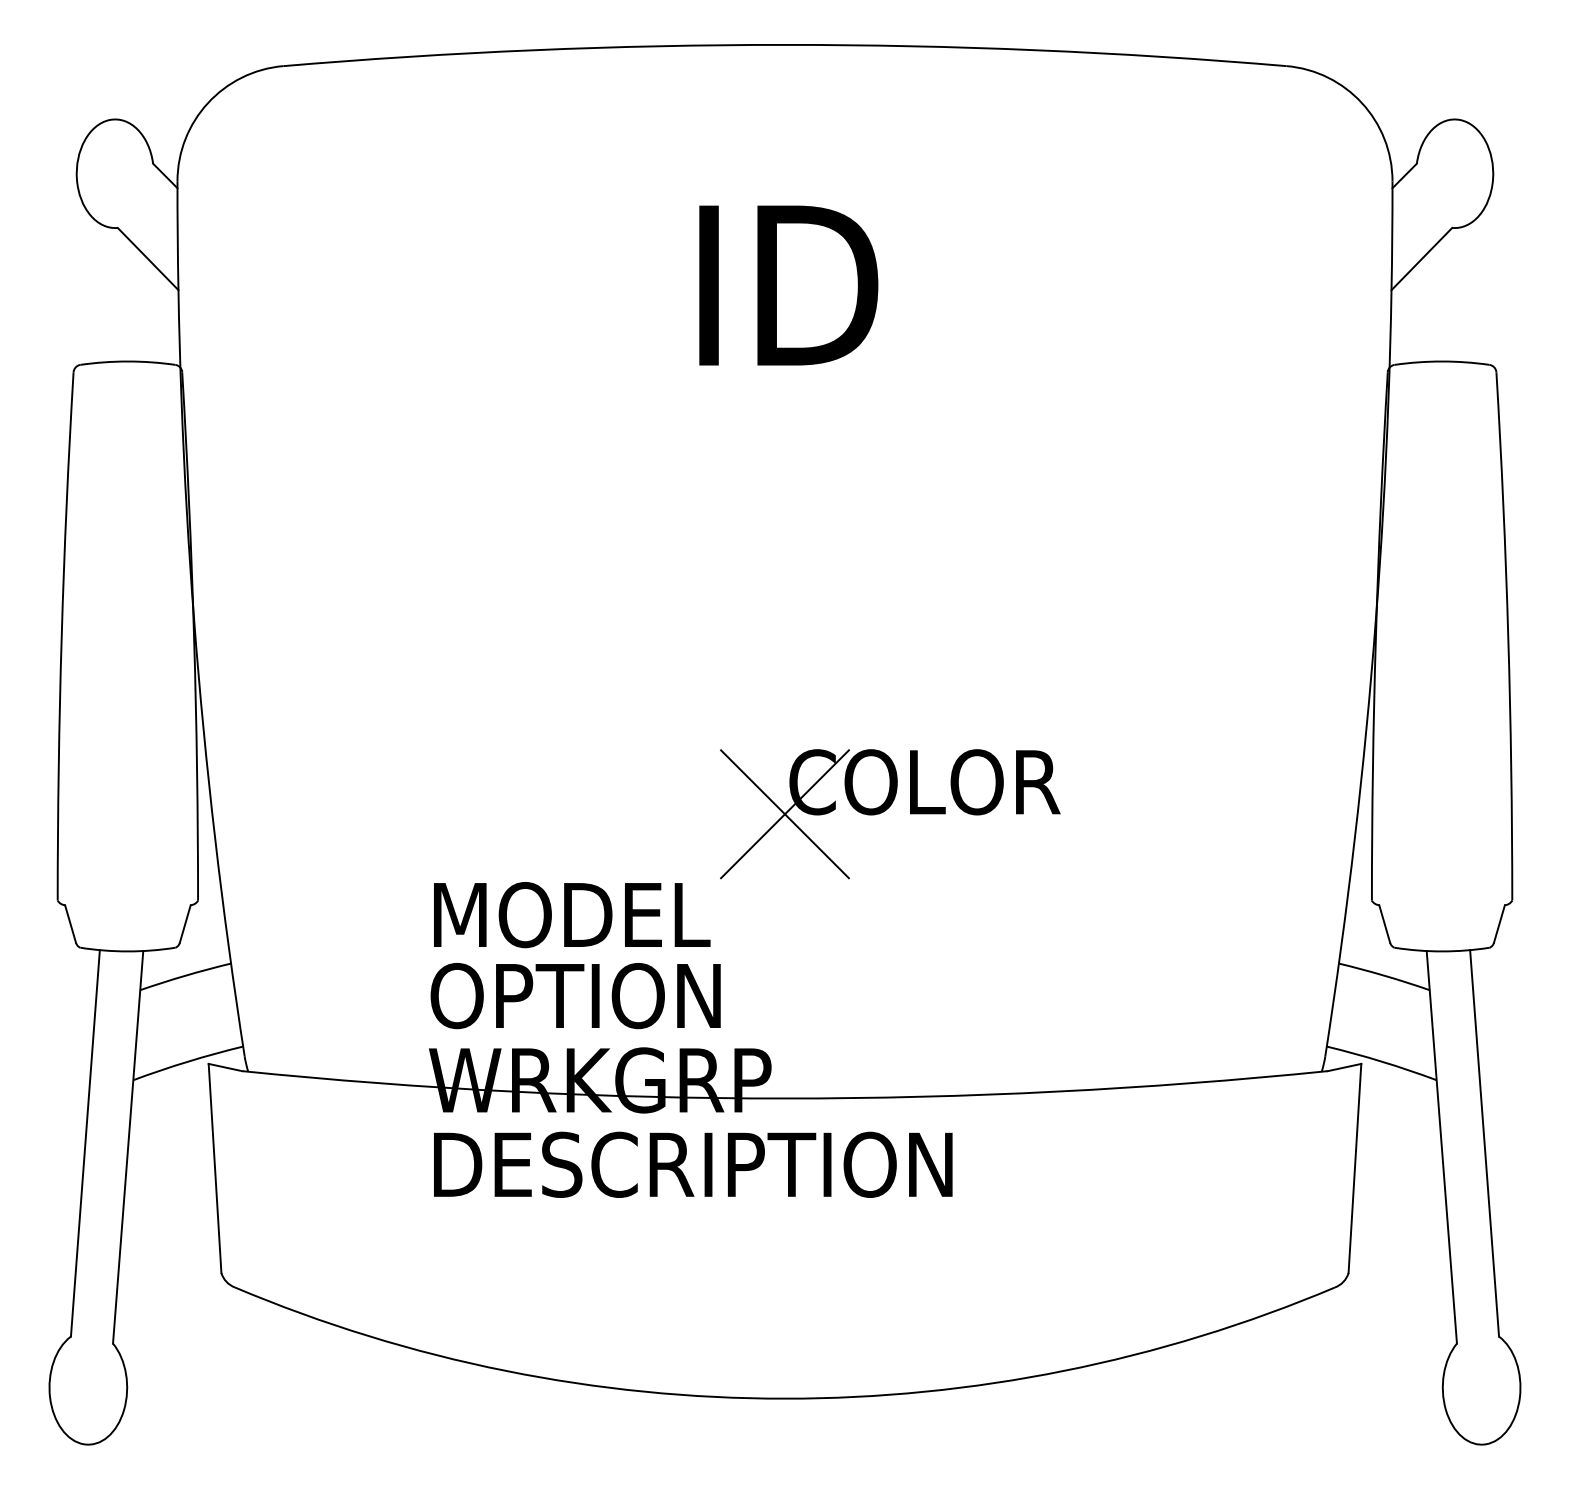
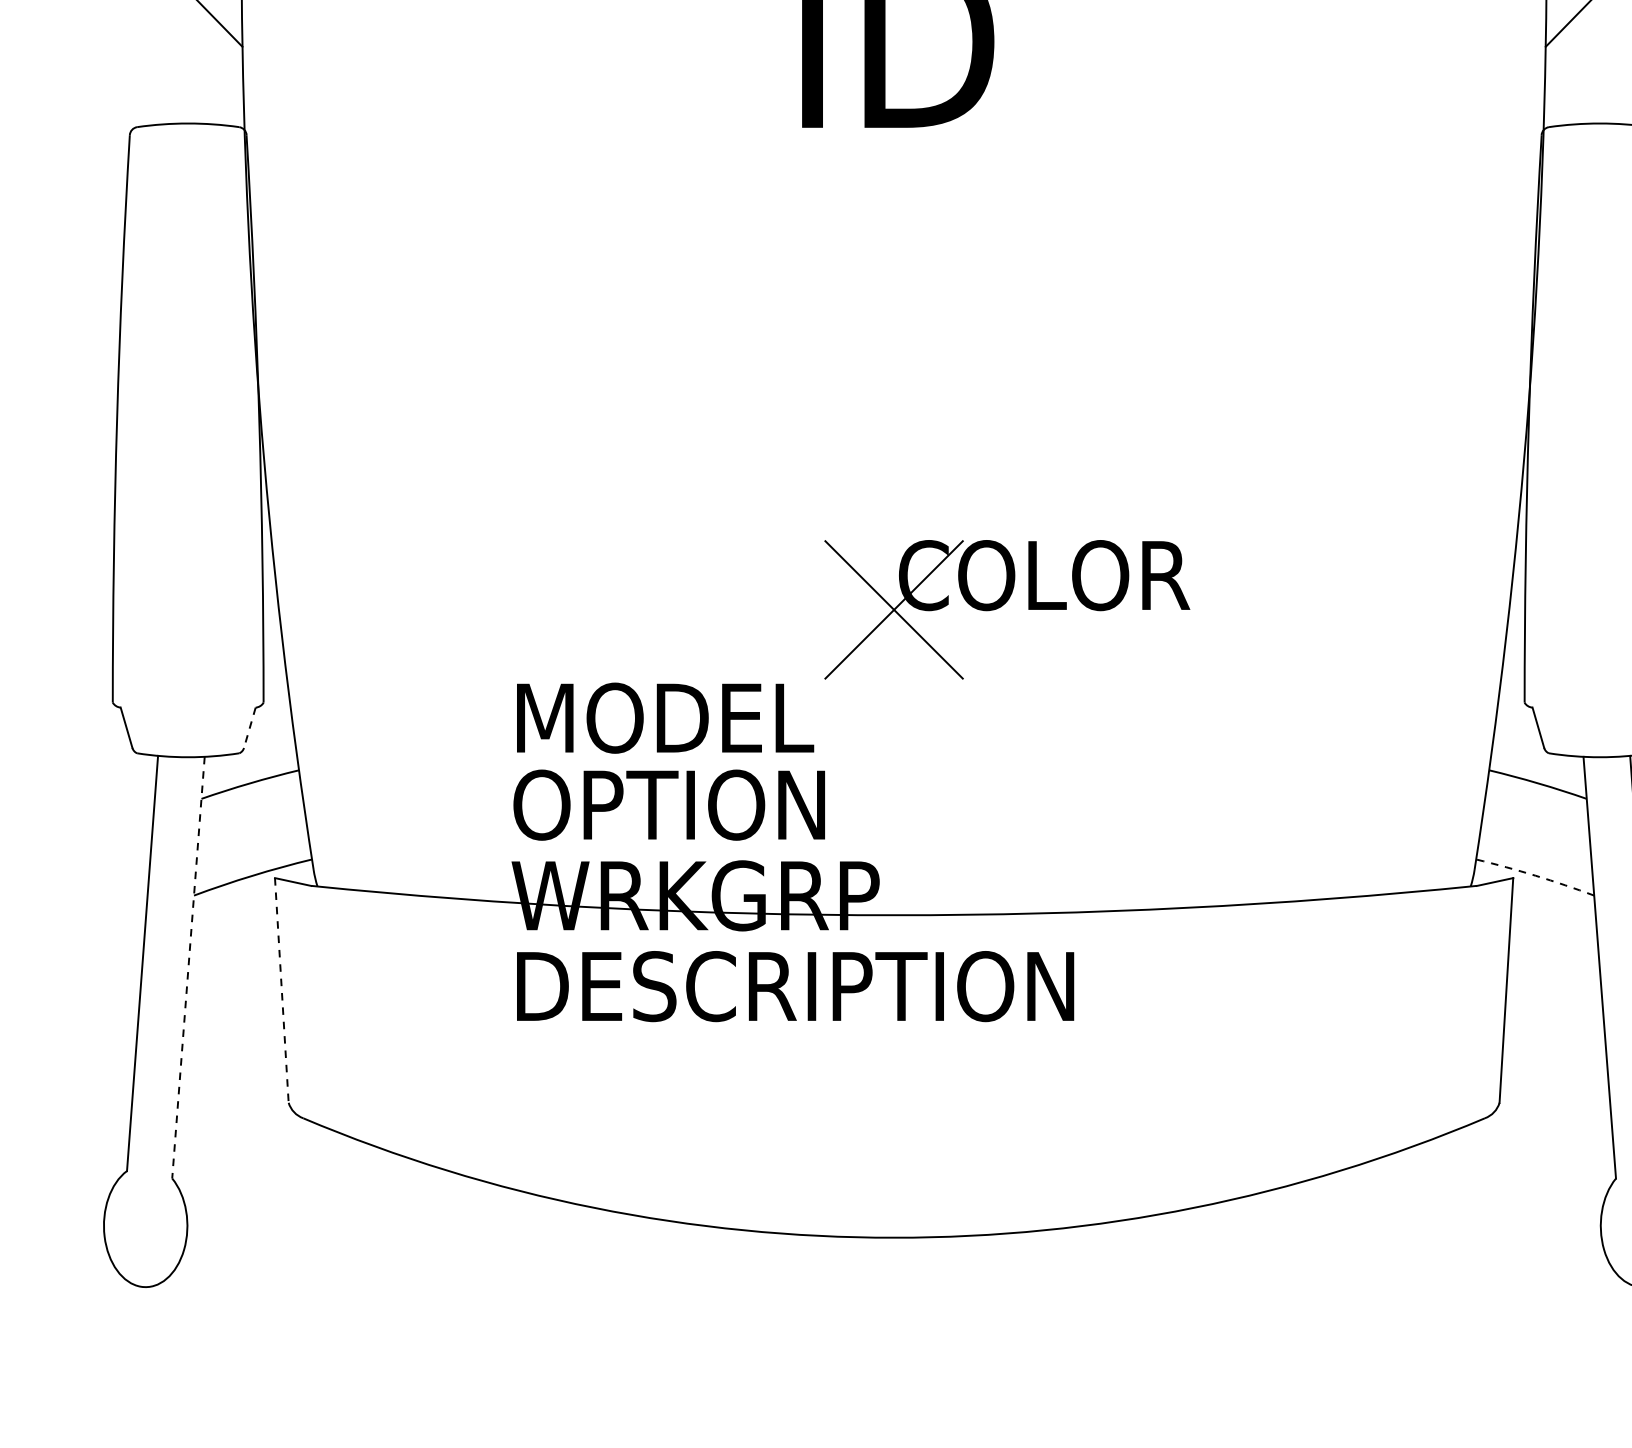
line: (185, 924) -> (250, 728), solid -> dashed
line: (1382, 1061) -> (1536, 875), solid -> dashed
line: (128, 1147) -> (188, 967), solid -> dashed
line: (215, 1168) -> (282, 990), solid -> dashed

